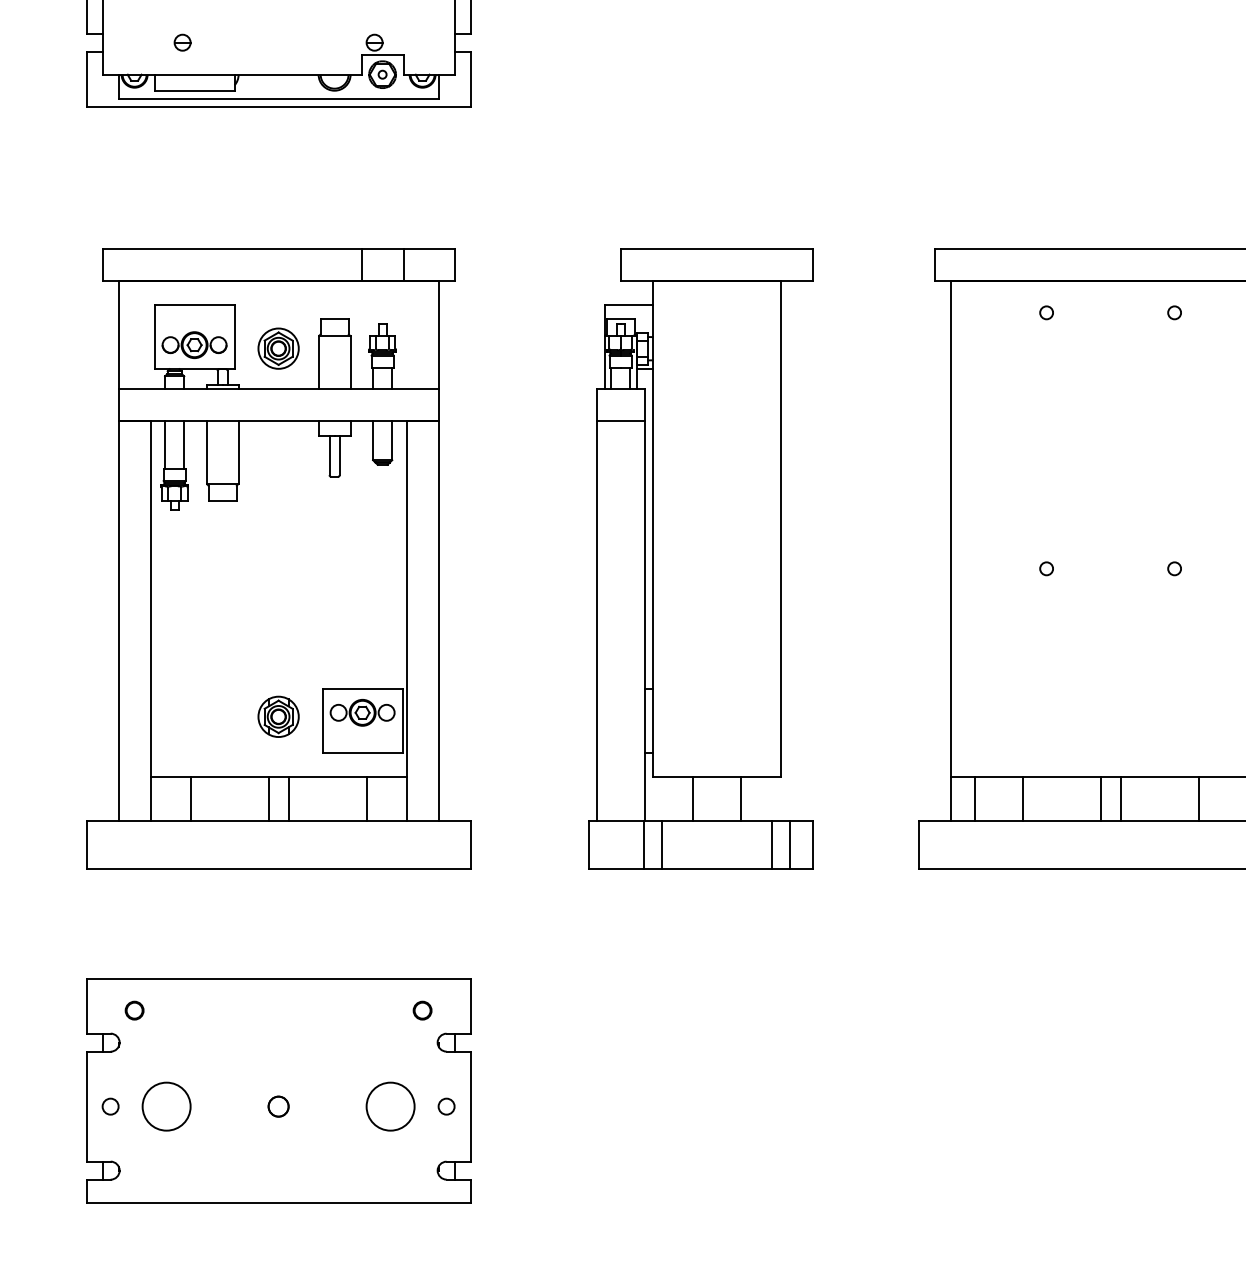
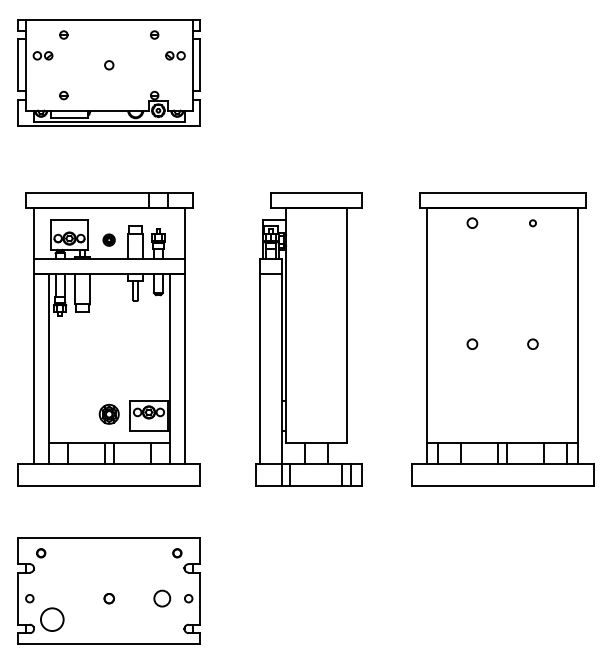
circle: (1046, 313) -> (472, 223), size x1.6
part: (276, 347) -> (108, 239), size x0.6
circle: (1046, 569) -> (472, 344), size x1.6
circle: (1173, 569) -> (532, 344), size x1.6
circle: (167, 1106) -> (52, 619), moved
circle: (391, 1106) -> (162, 598), size x0.7

